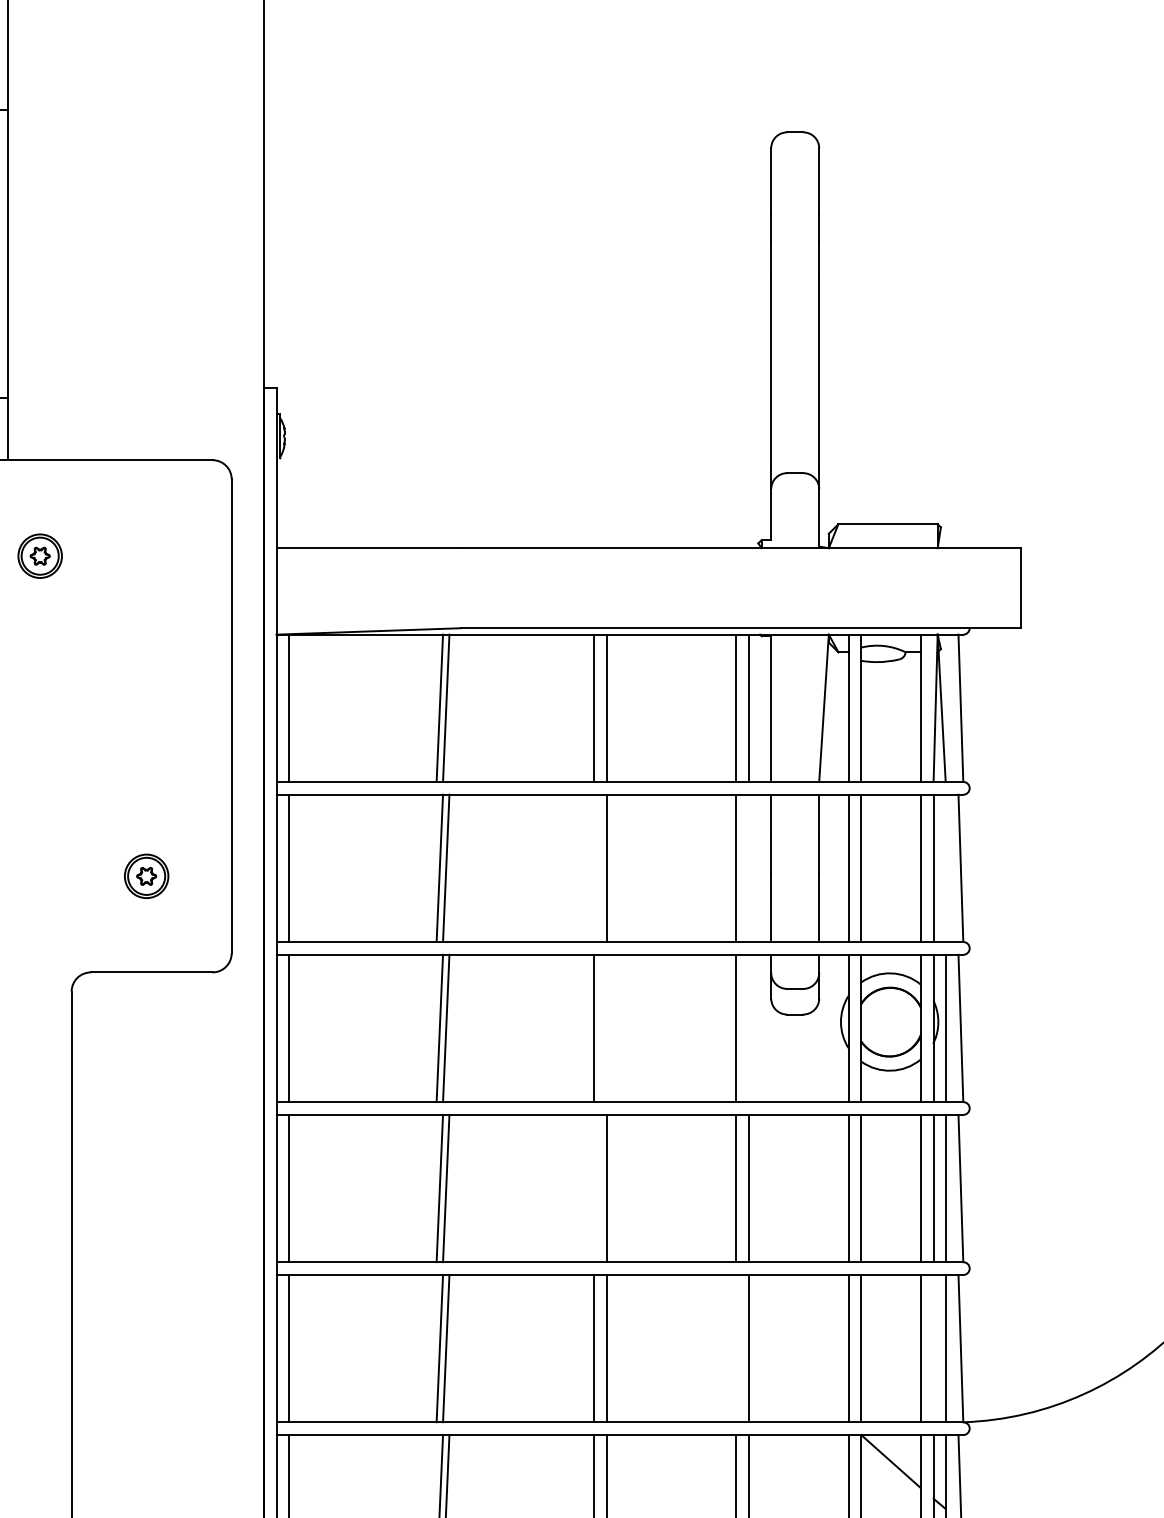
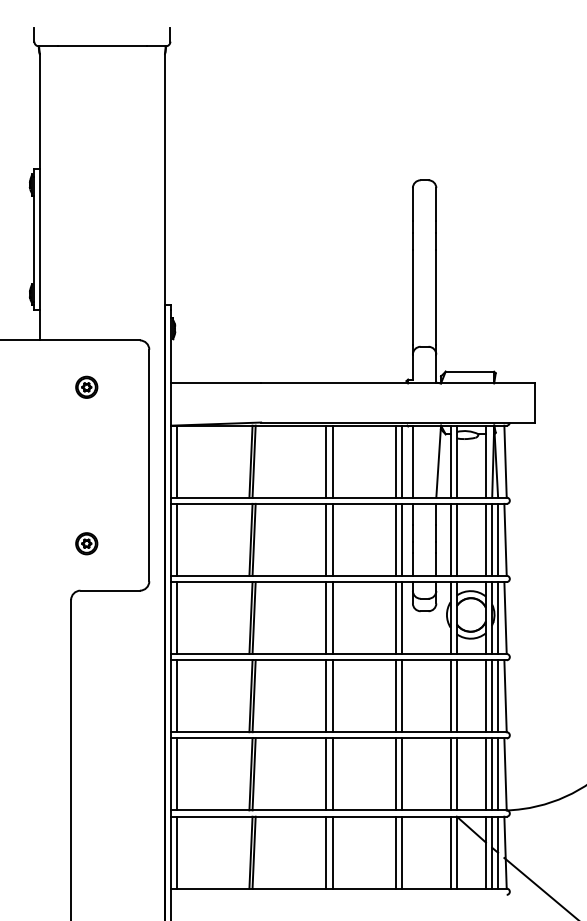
part: (39, 554) -> (86, 386), moved
line: (594, 867) -> (326, 539), added
line: (747, 867) -> (401, 539), added
line: (946, 867) -> (498, 539), added
part: (146, 875) -> (86, 543), moved
line: (606, 1029) -> (332, 618), added
line: (747, 1029) -> (401, 618), added
line: (594, 1189) -> (326, 696), added
line: (735, 1348) -> (395, 774), added
line: (934, 1348) -> (492, 774), added

